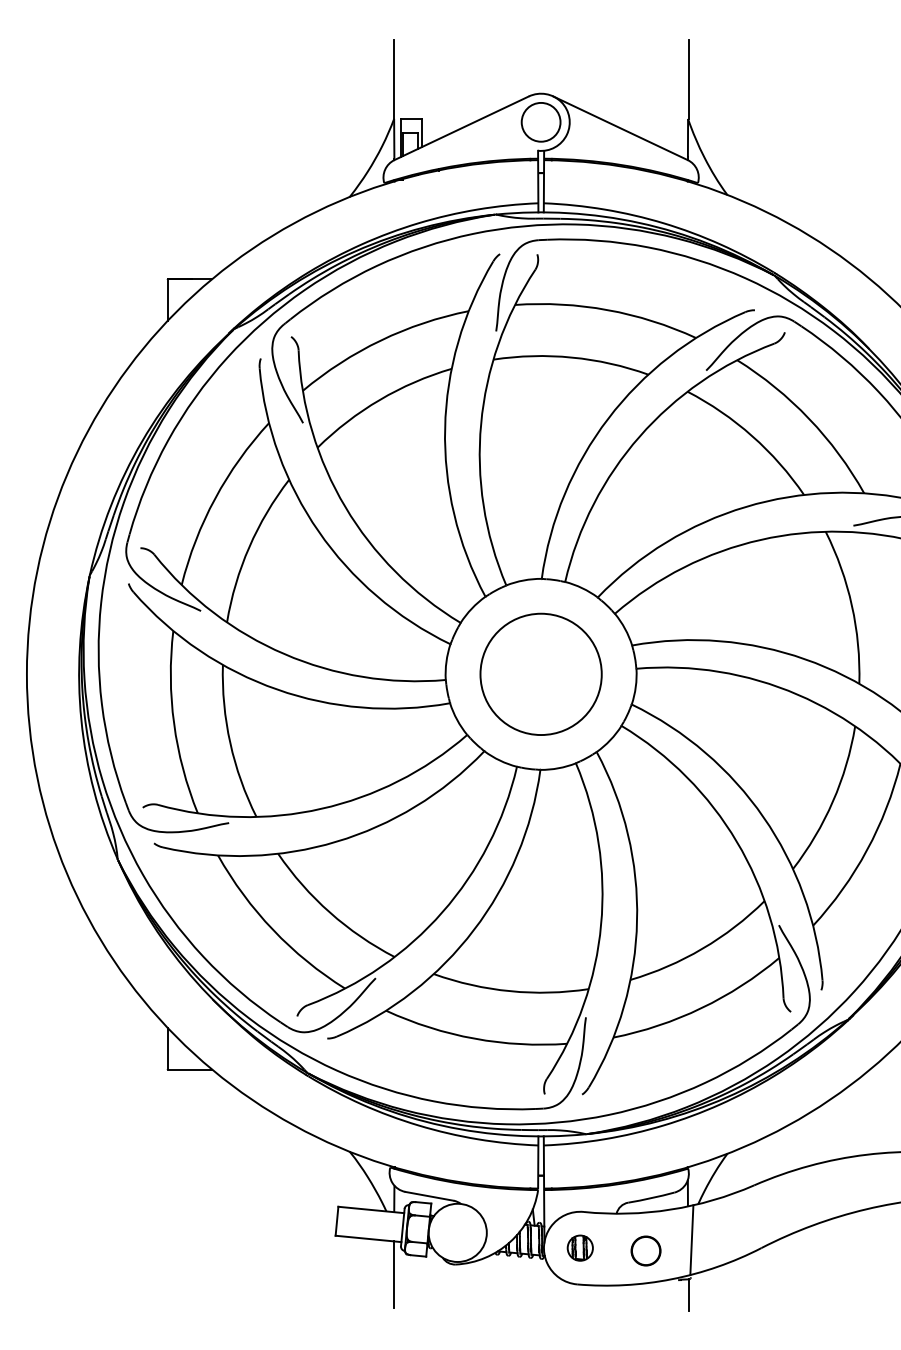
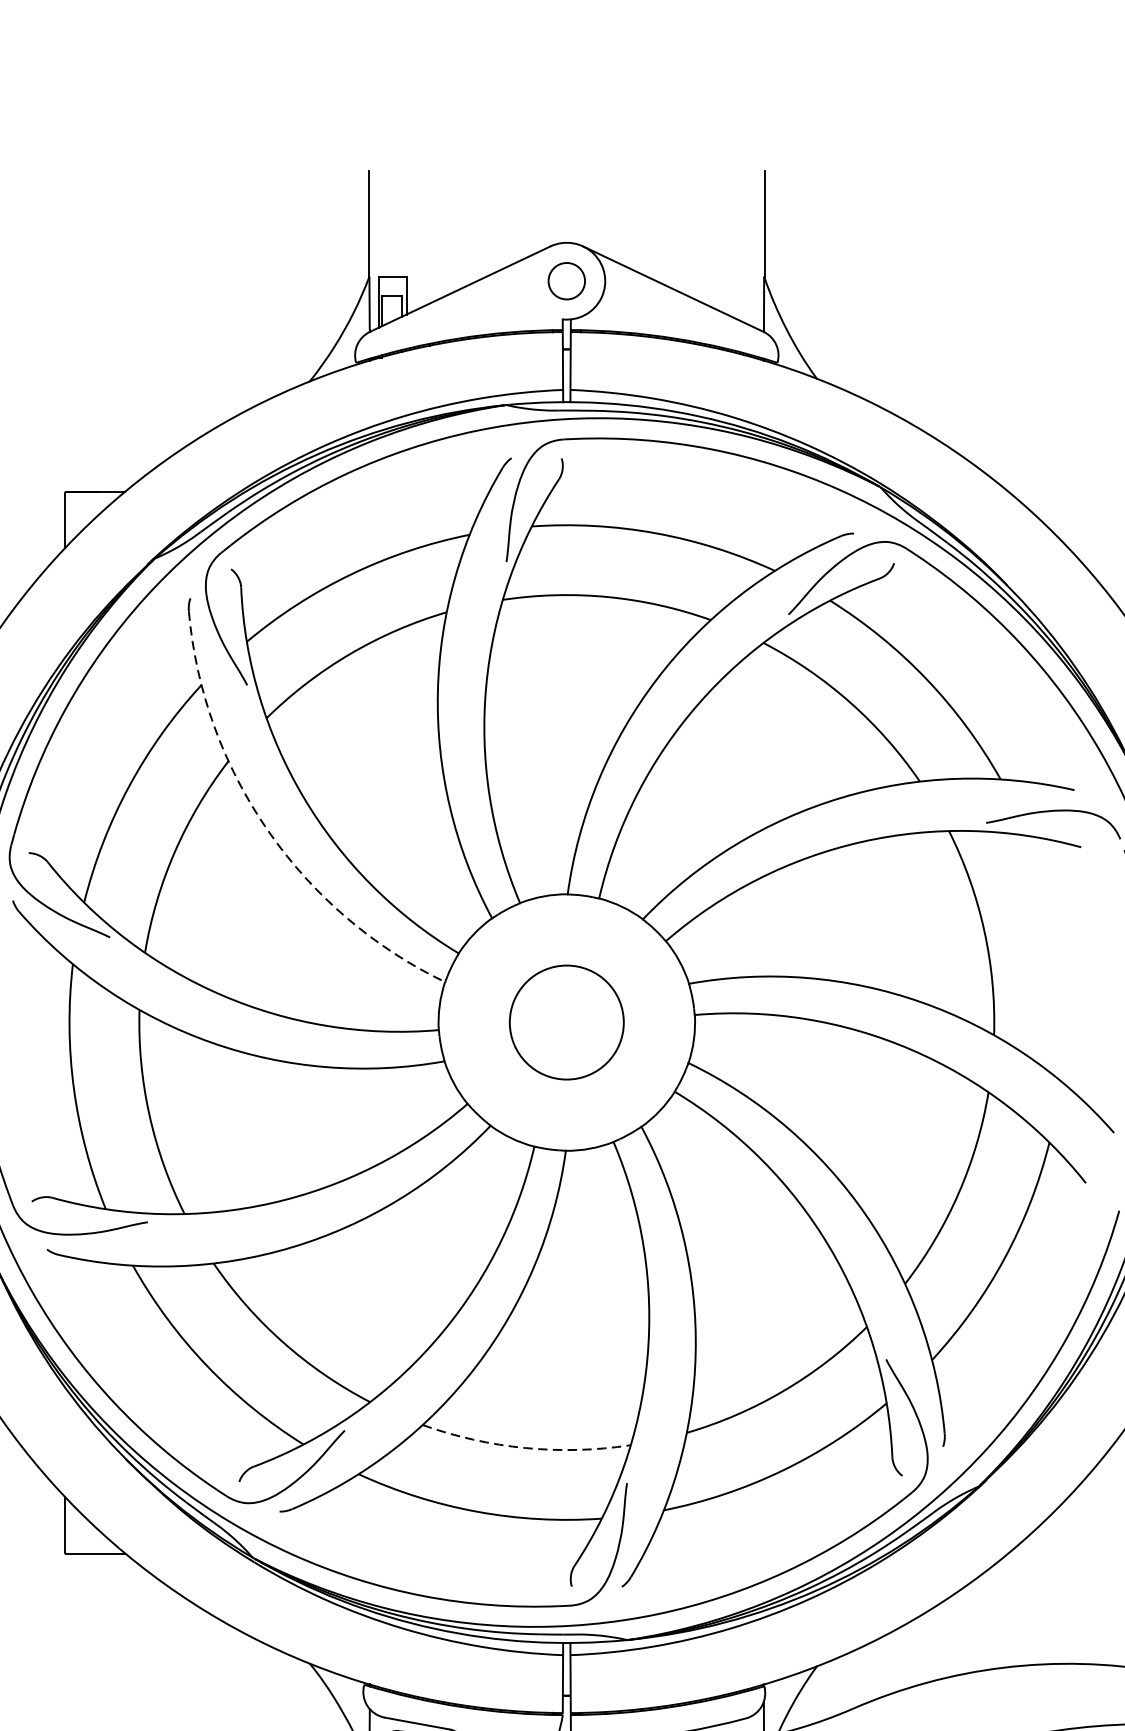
circle: (540, 121) -> (565, 280), size x0.7
arc: (318, 531) -> (267, 830), solid -> dashed
circle: (540, 674) -> (565, 1022), size x0.7
arc: (510, 991) -> (525, 1448), solid -> dashed

